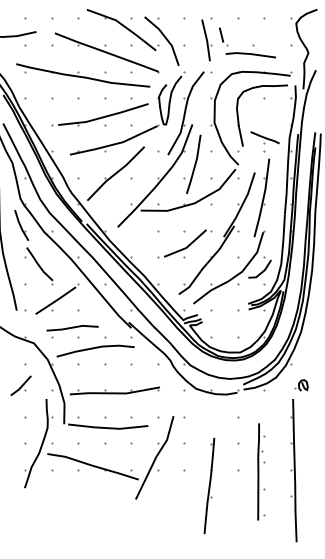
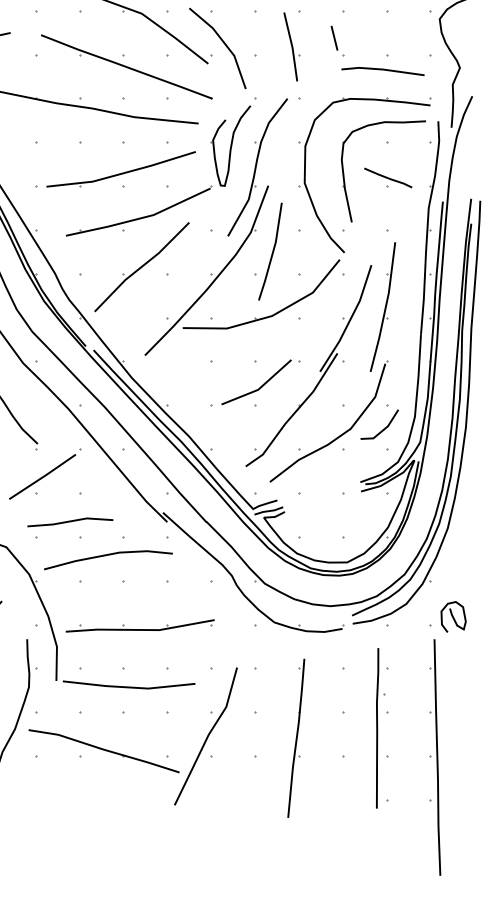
part: (247, 42) -> (377, 50), moved
part: (264, 137) -> (387, 177), moved
part: (301, 385) -> (448, 616), size x1.67
part: (261, 471) -> (382, 727), moved
part: (209, 485) -> (296, 737), moved

